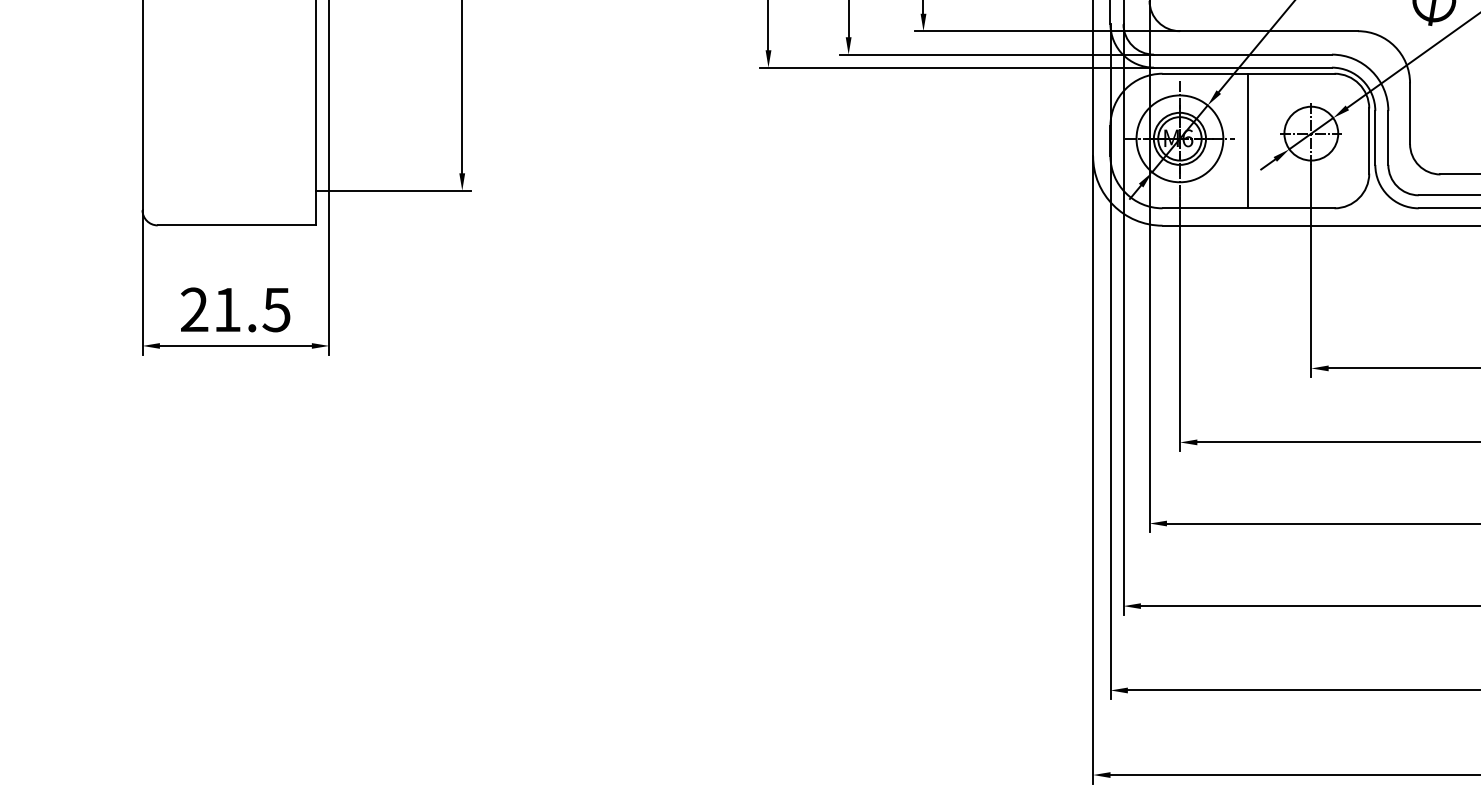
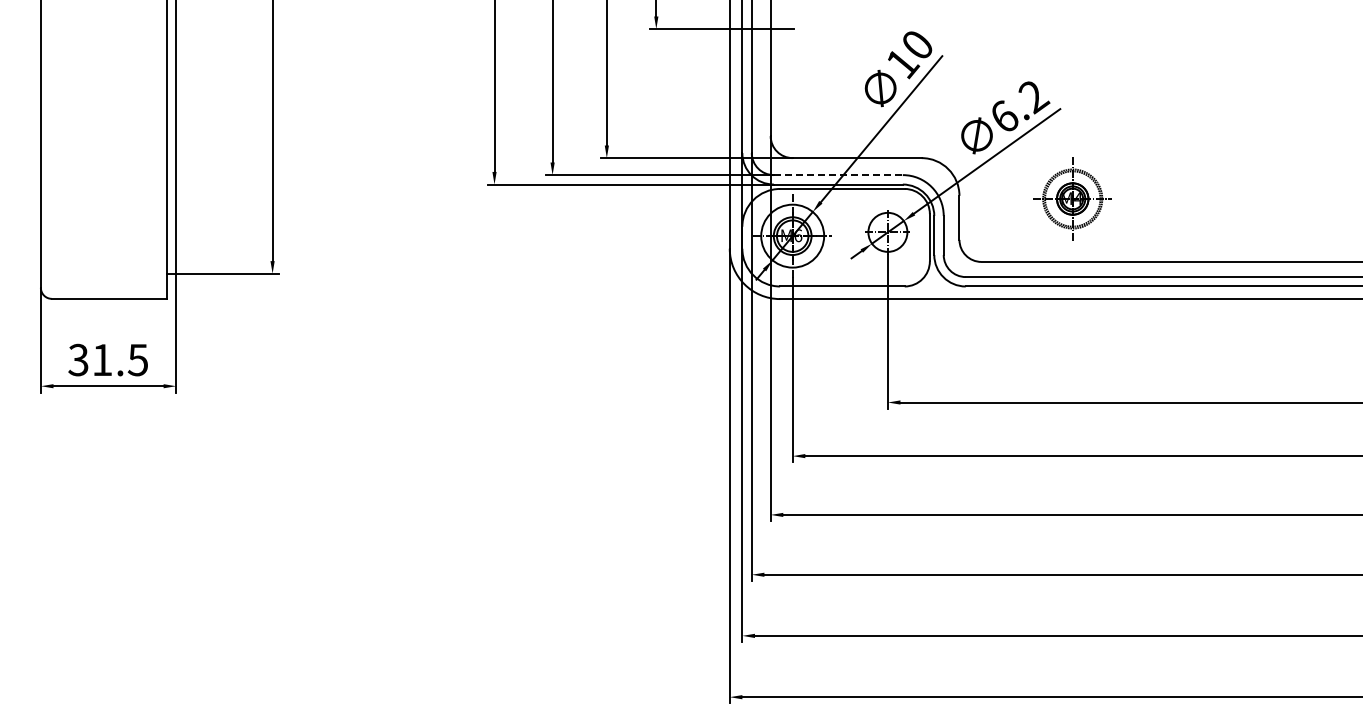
line: (1243, 55) -> (838, 175), solid -> dashed
line: (1247, 140) -> (841, 237), removed
text: (194, 310) -> (78, 360), 21.5 -> 31.5

